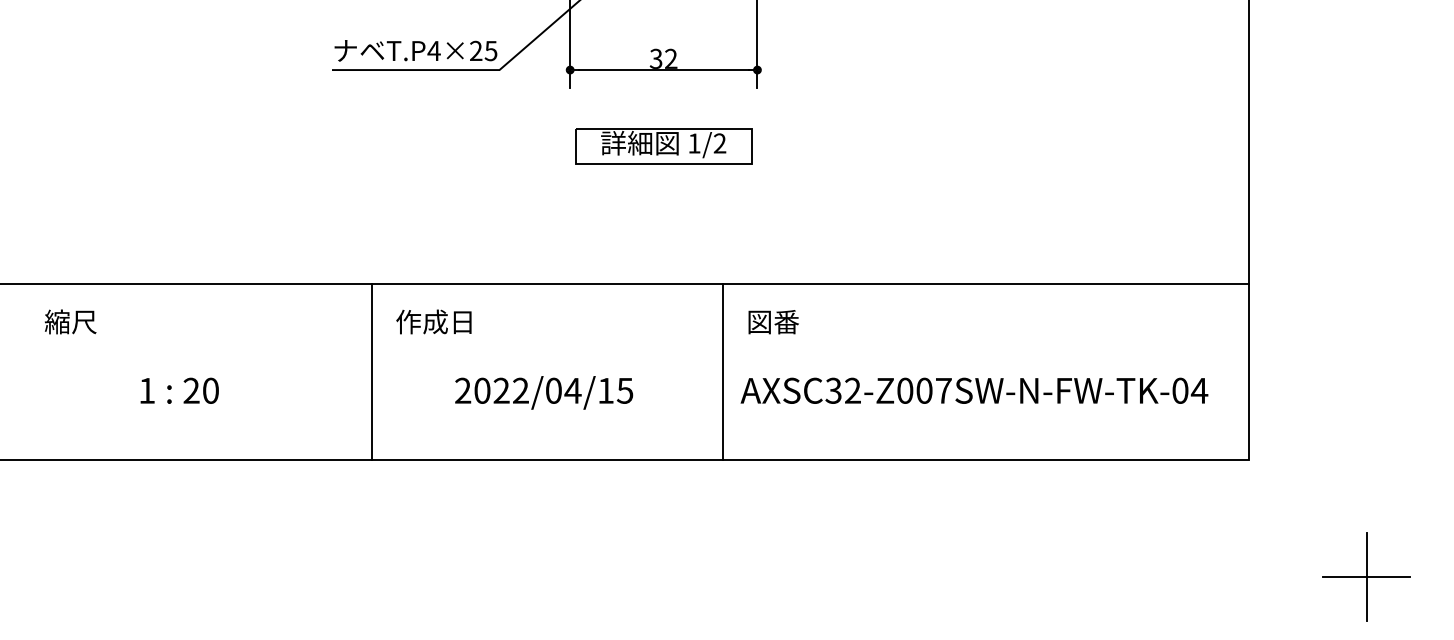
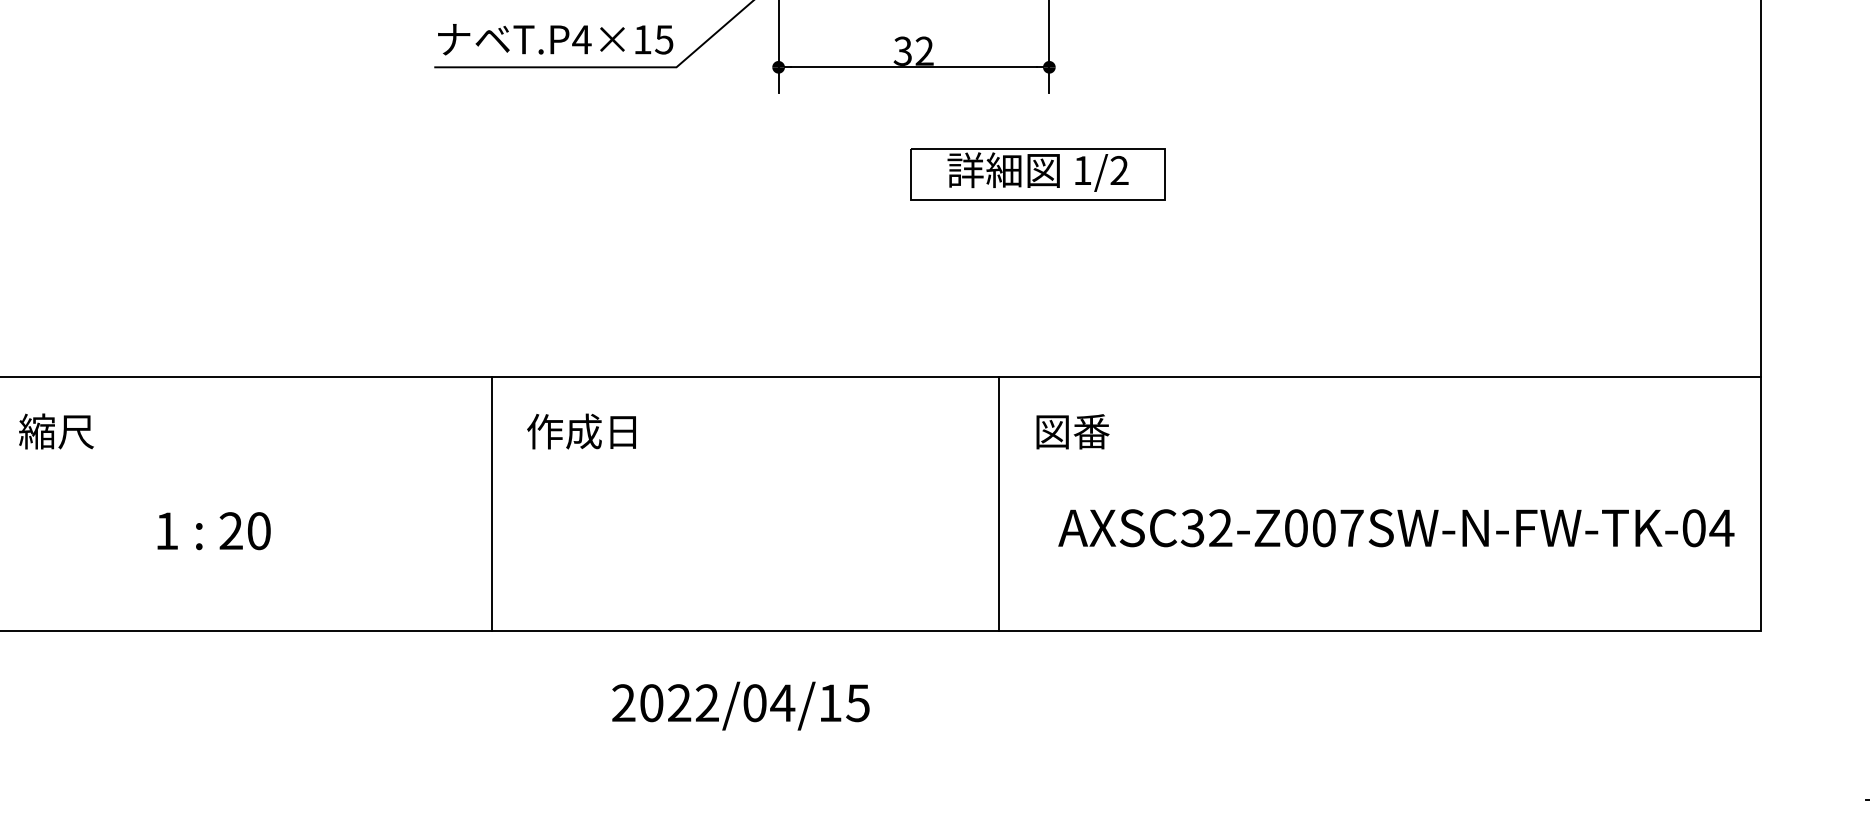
text: (476, 50) -> (643, 39), T.P4×25 -> T.P4×15
part: (663, 146) -> (1037, 174), moved
text: (974, 390) -> (1396, 527), moved
text: (544, 392) -> (741, 705), moved

